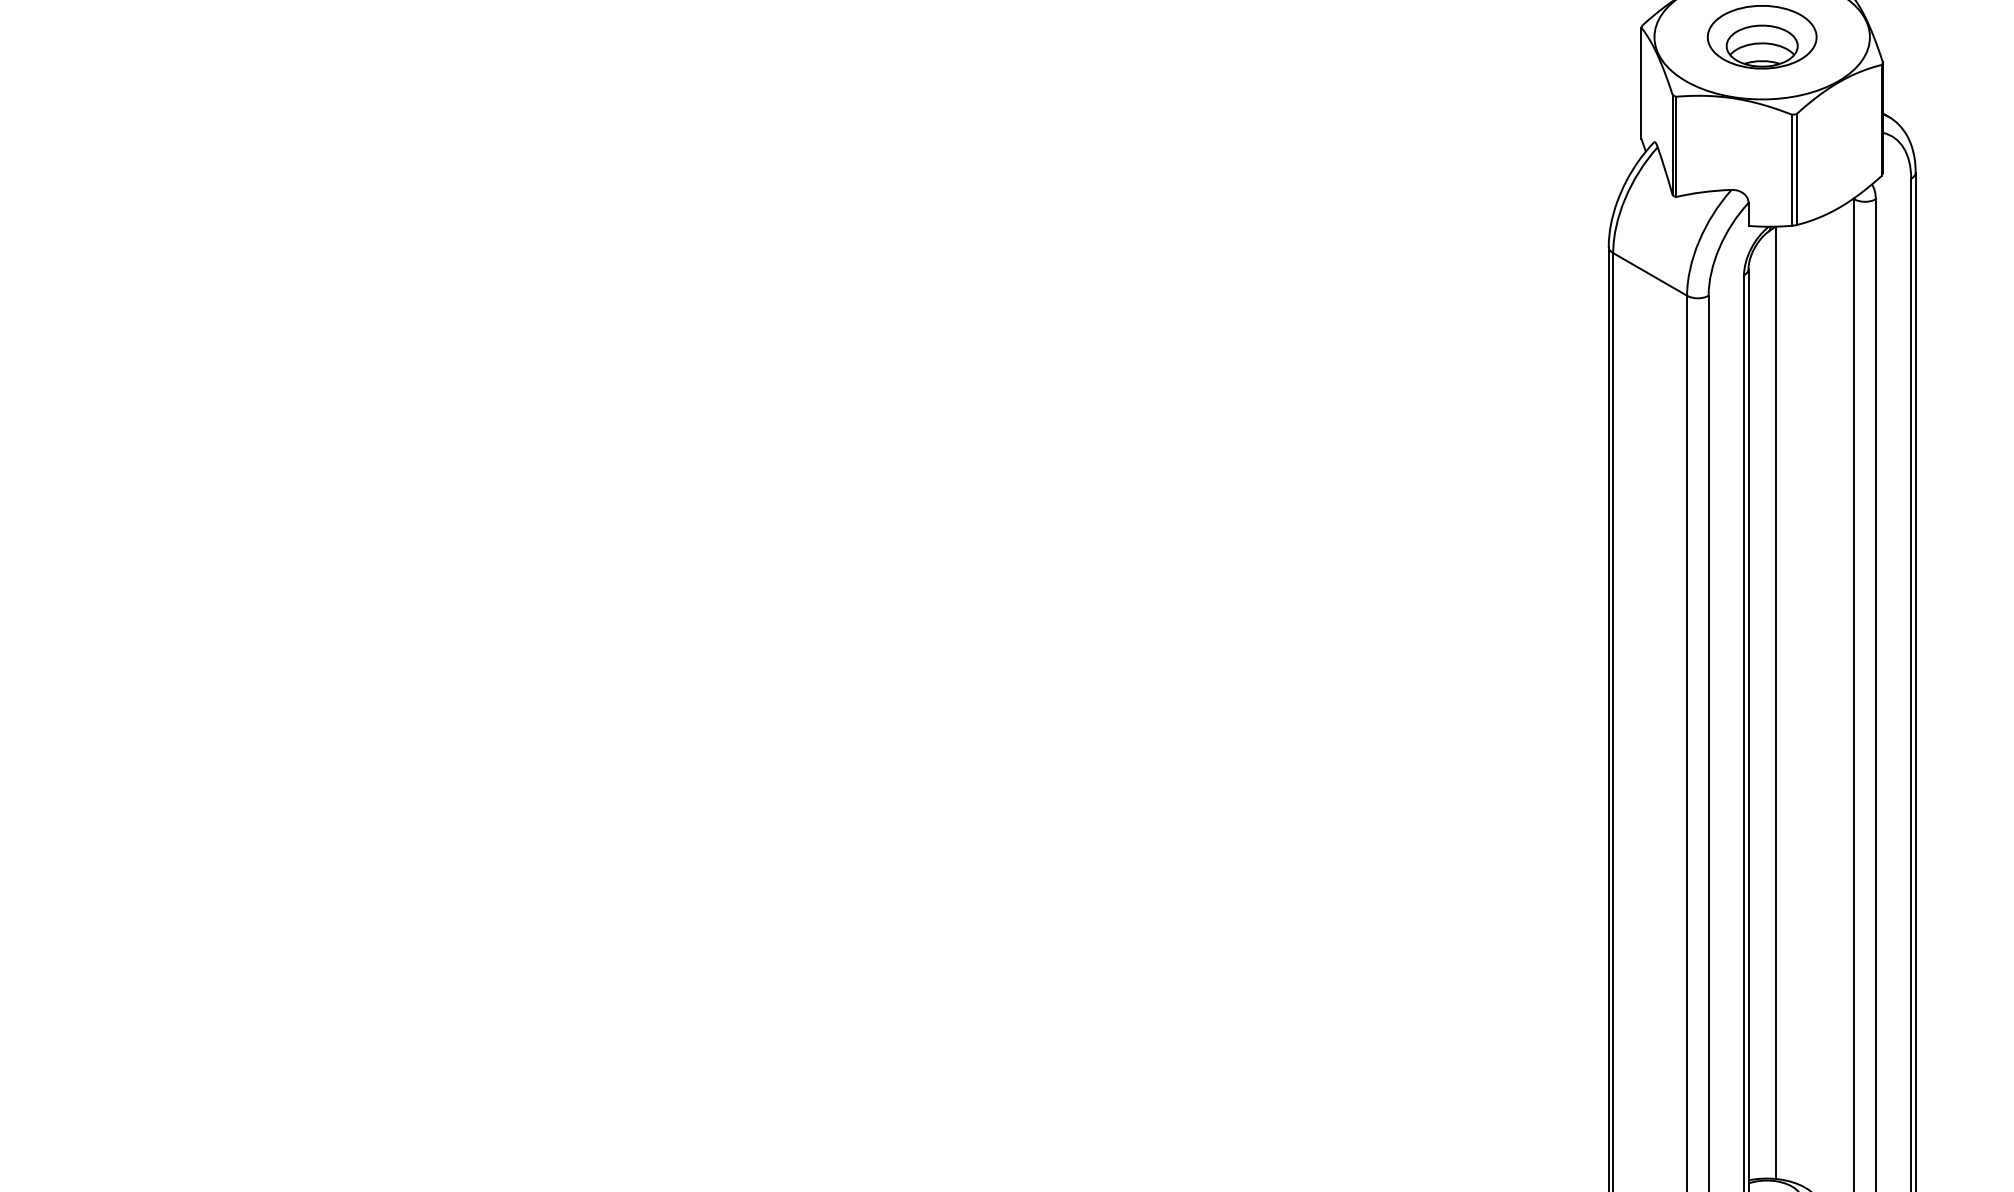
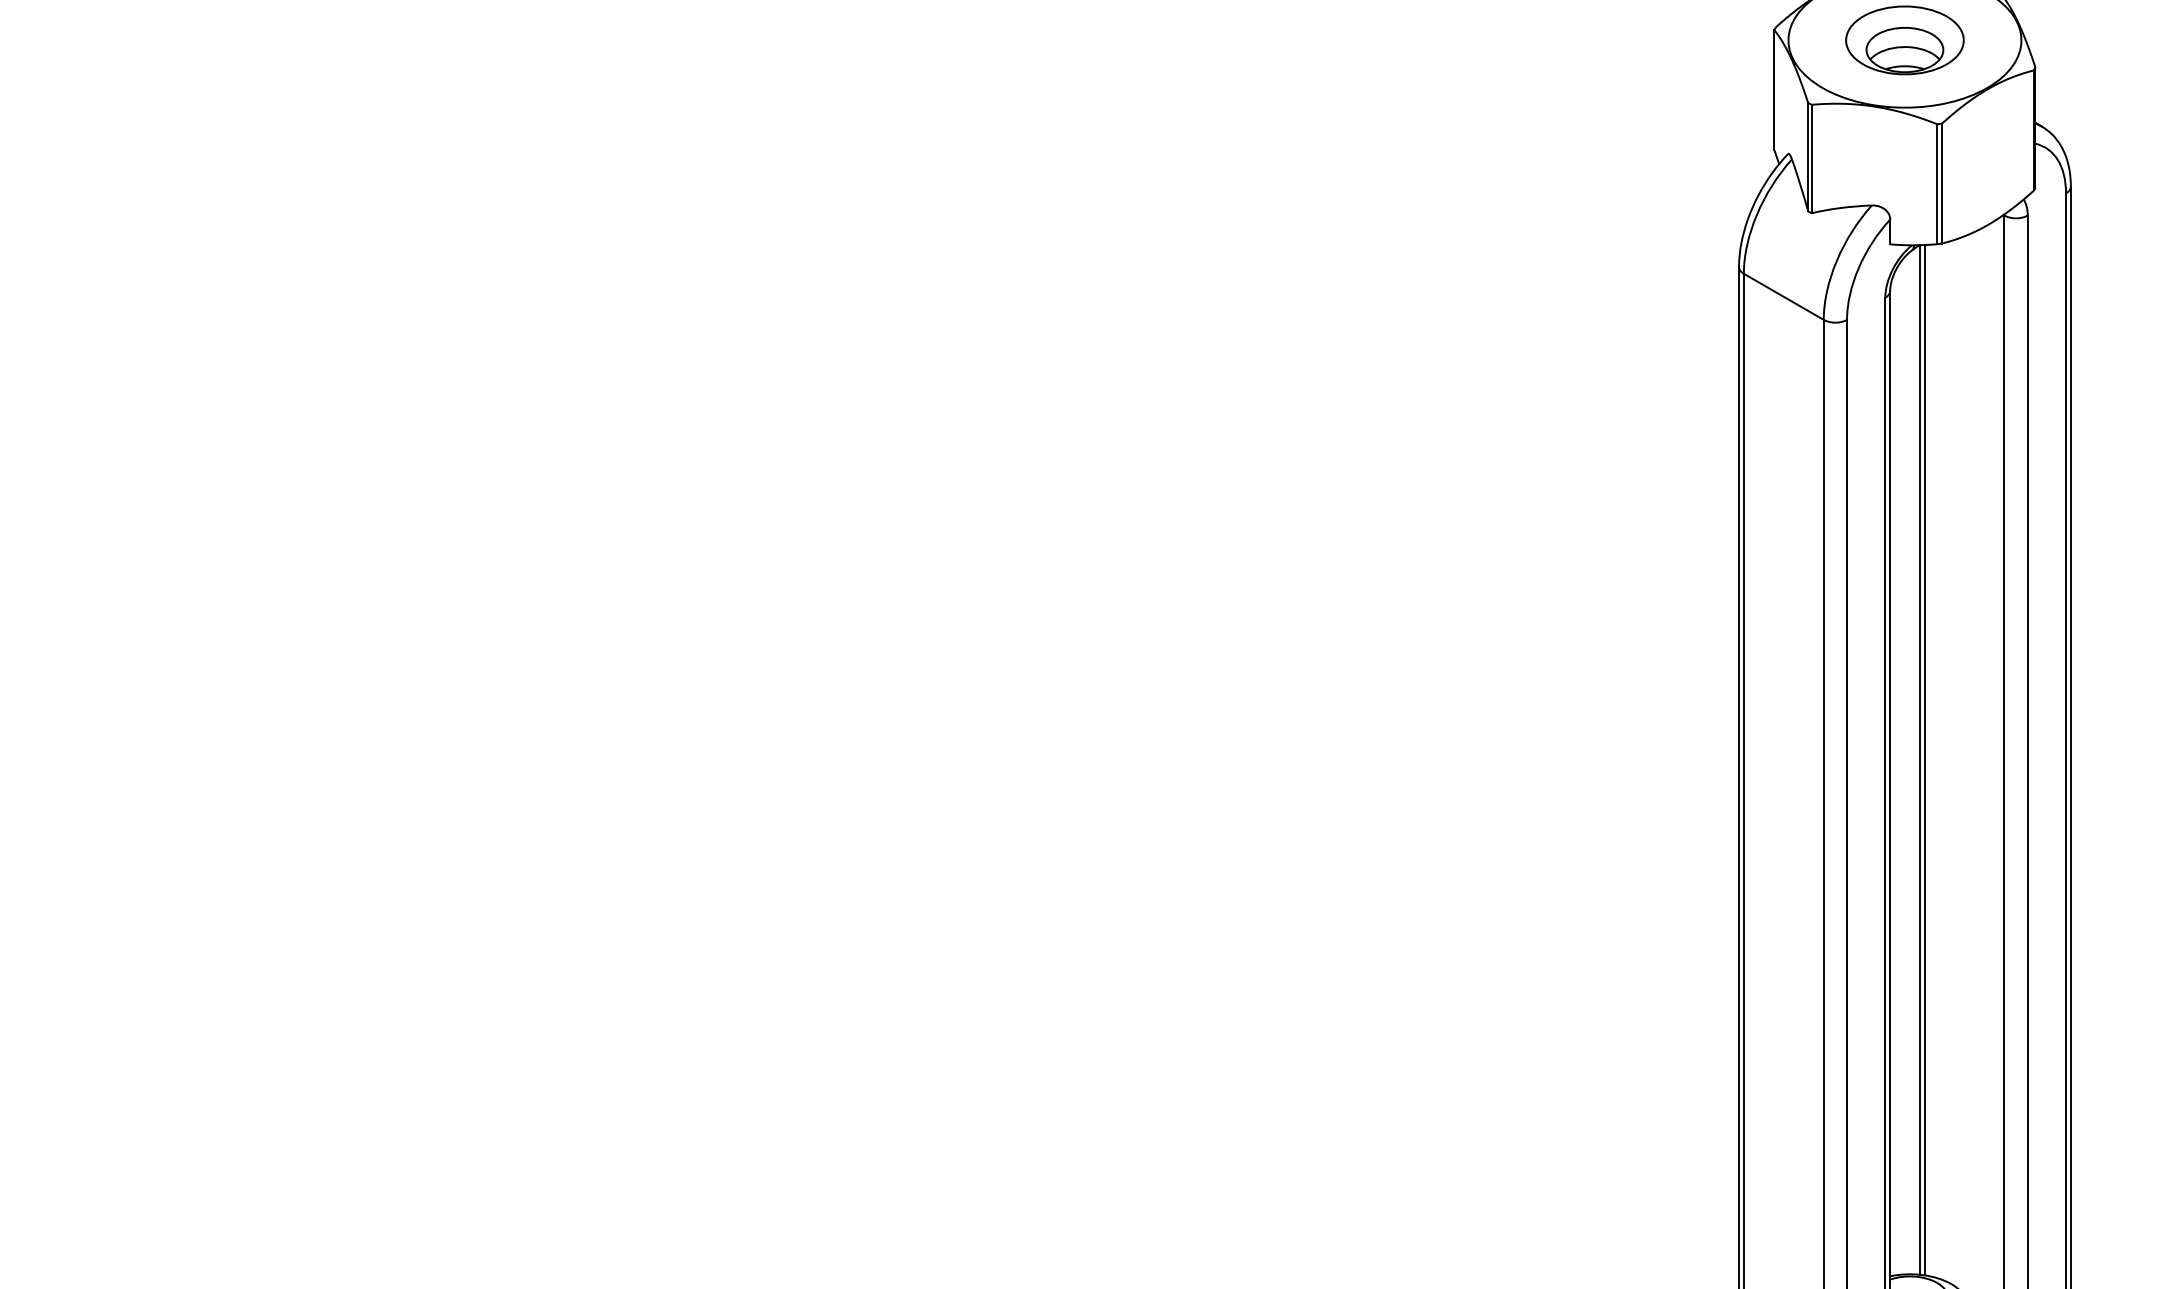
line: (1780, 702) -> (1924, 759), added

